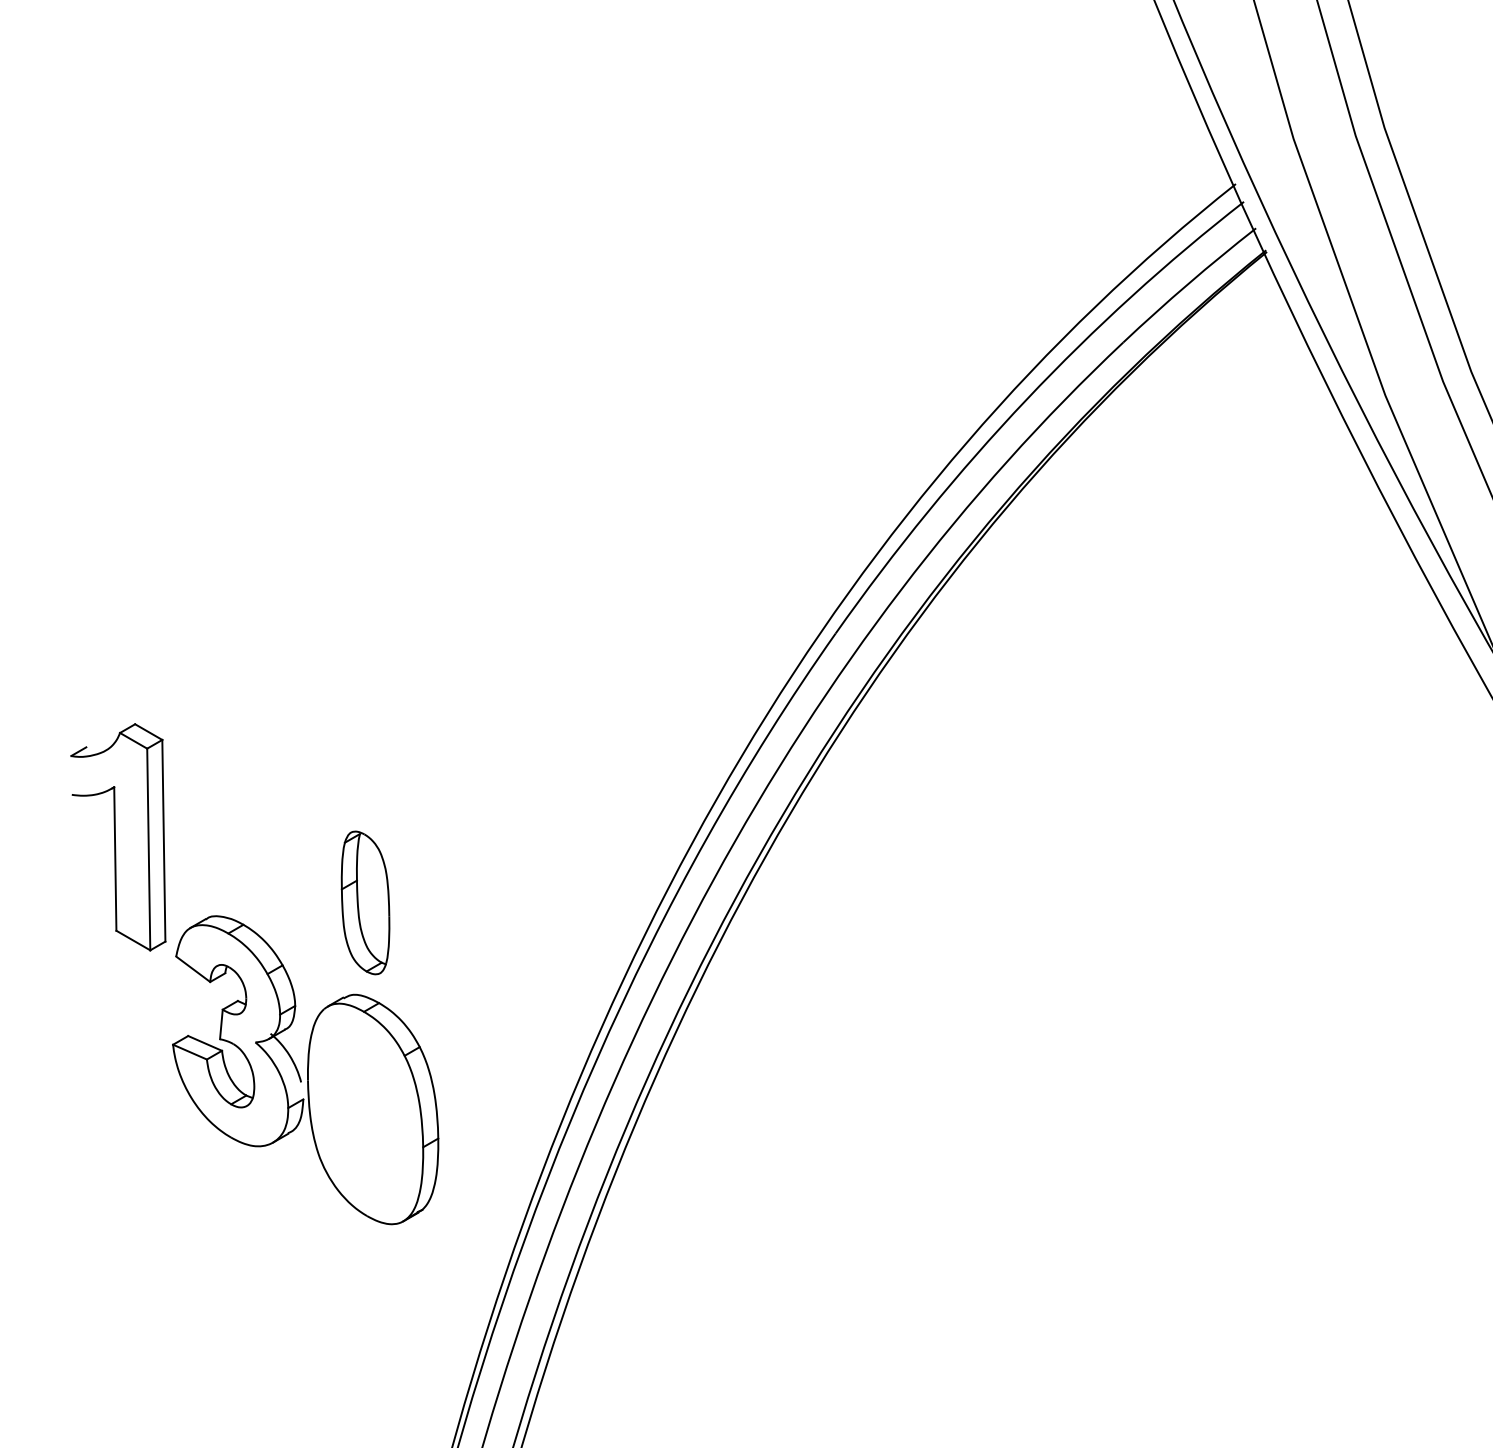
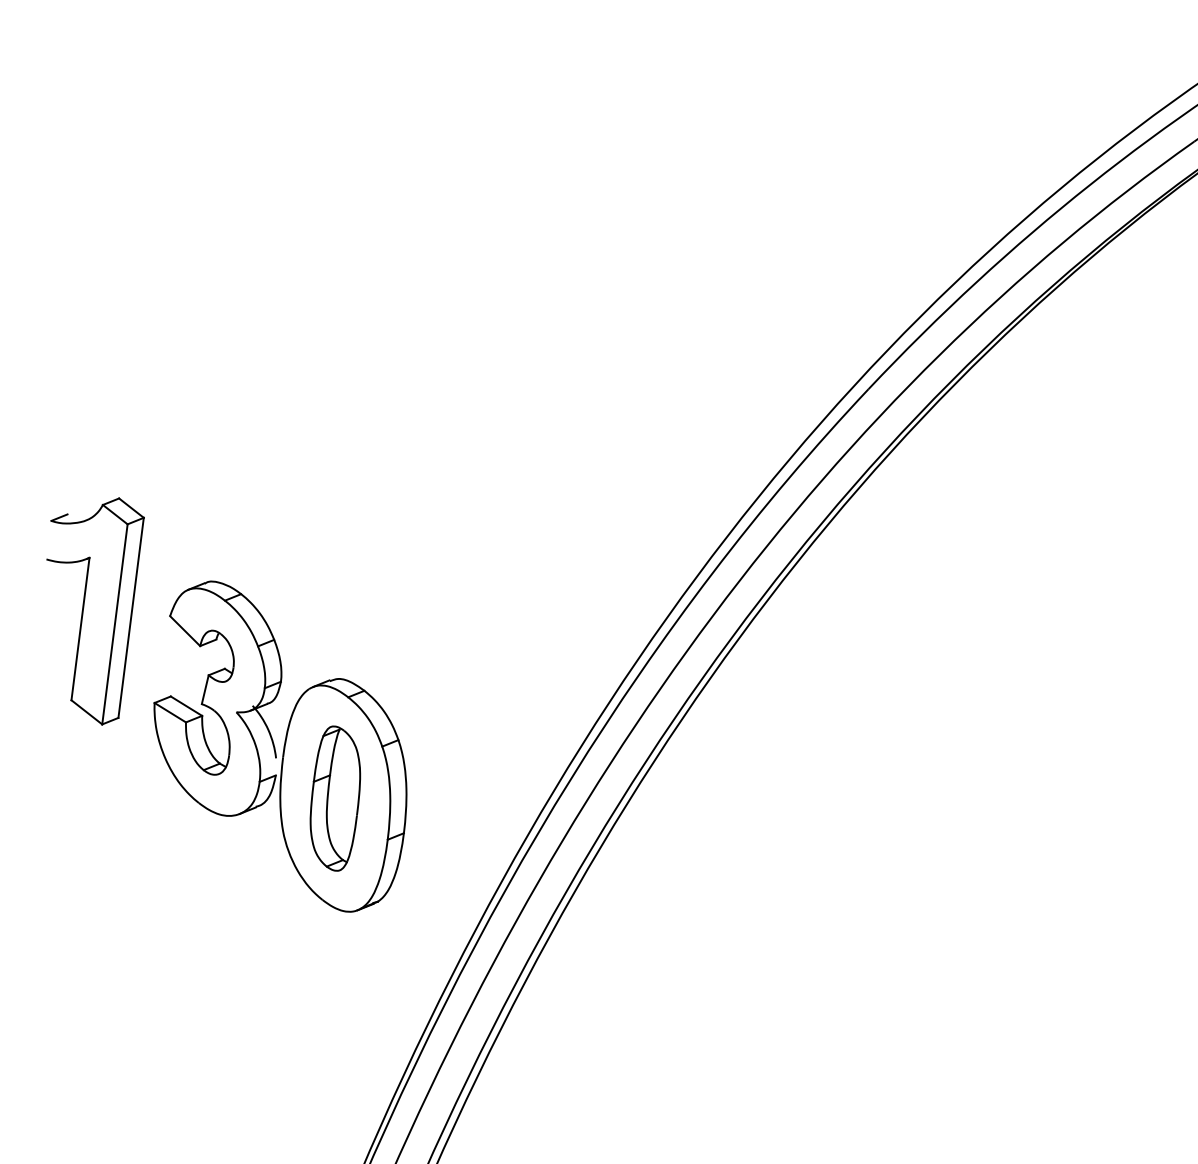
part: (118, 837) -> (86, 608), moved
part: (365, 902) -> (335, 798), moved

